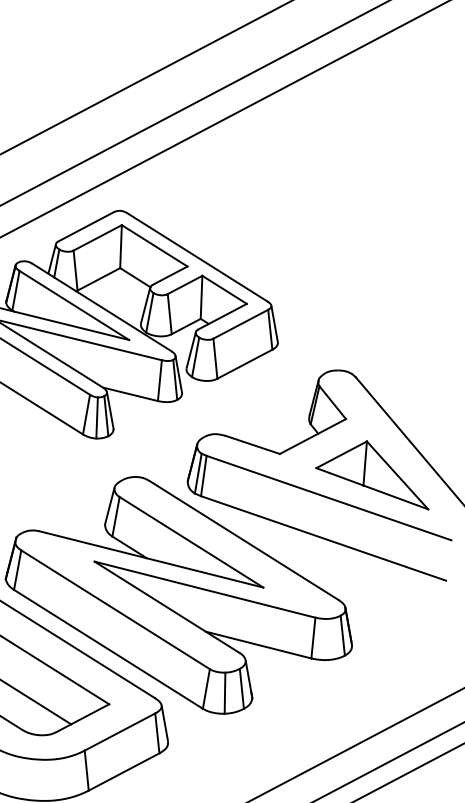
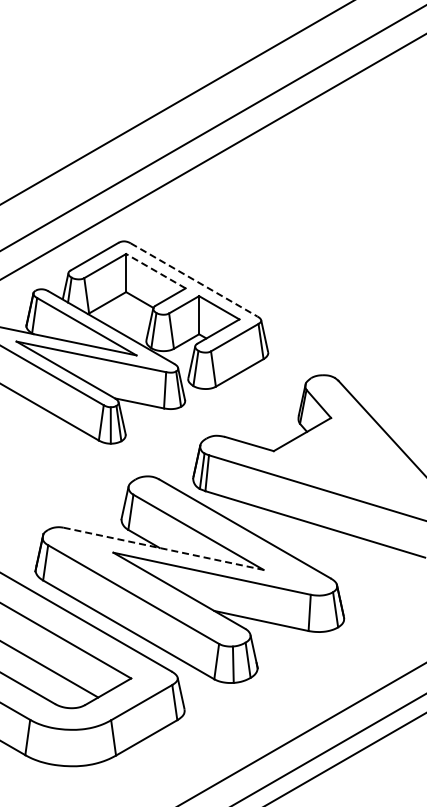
line: (154, 245) -> (155, 270), solid -> dashed
line: (197, 258) -> (194, 280), solid -> dashed
part: (372, 474) -> (356, 466), removed
line: (152, 559) -> (164, 548), solid -> dashed

